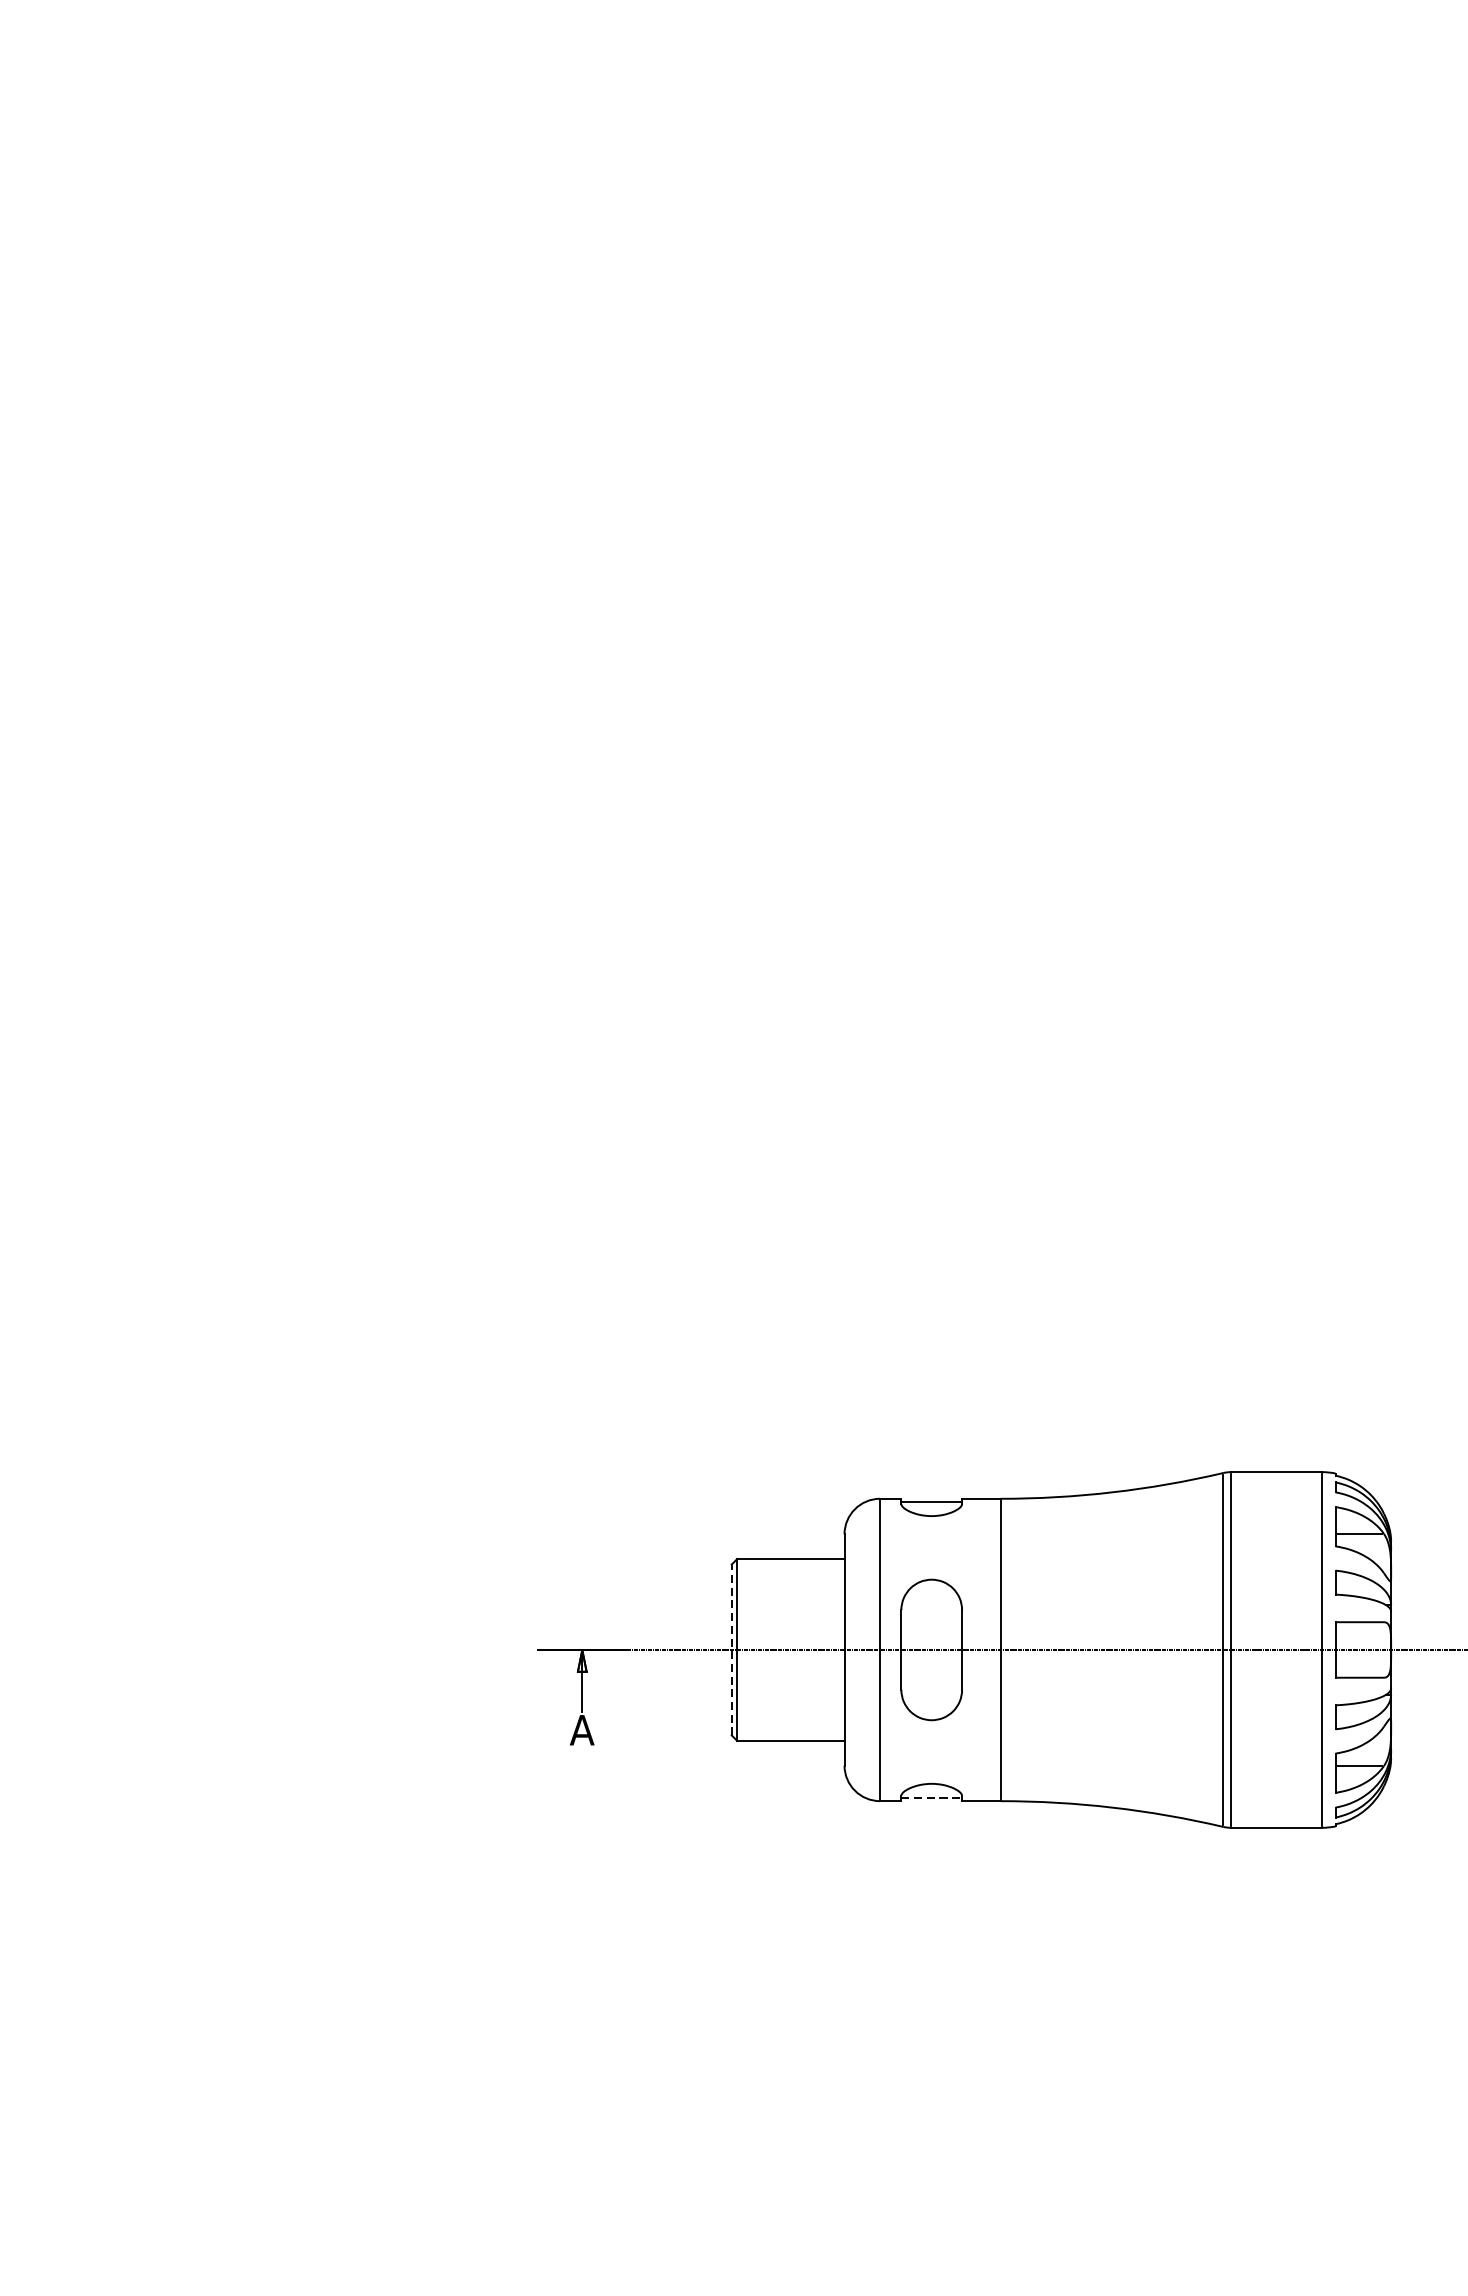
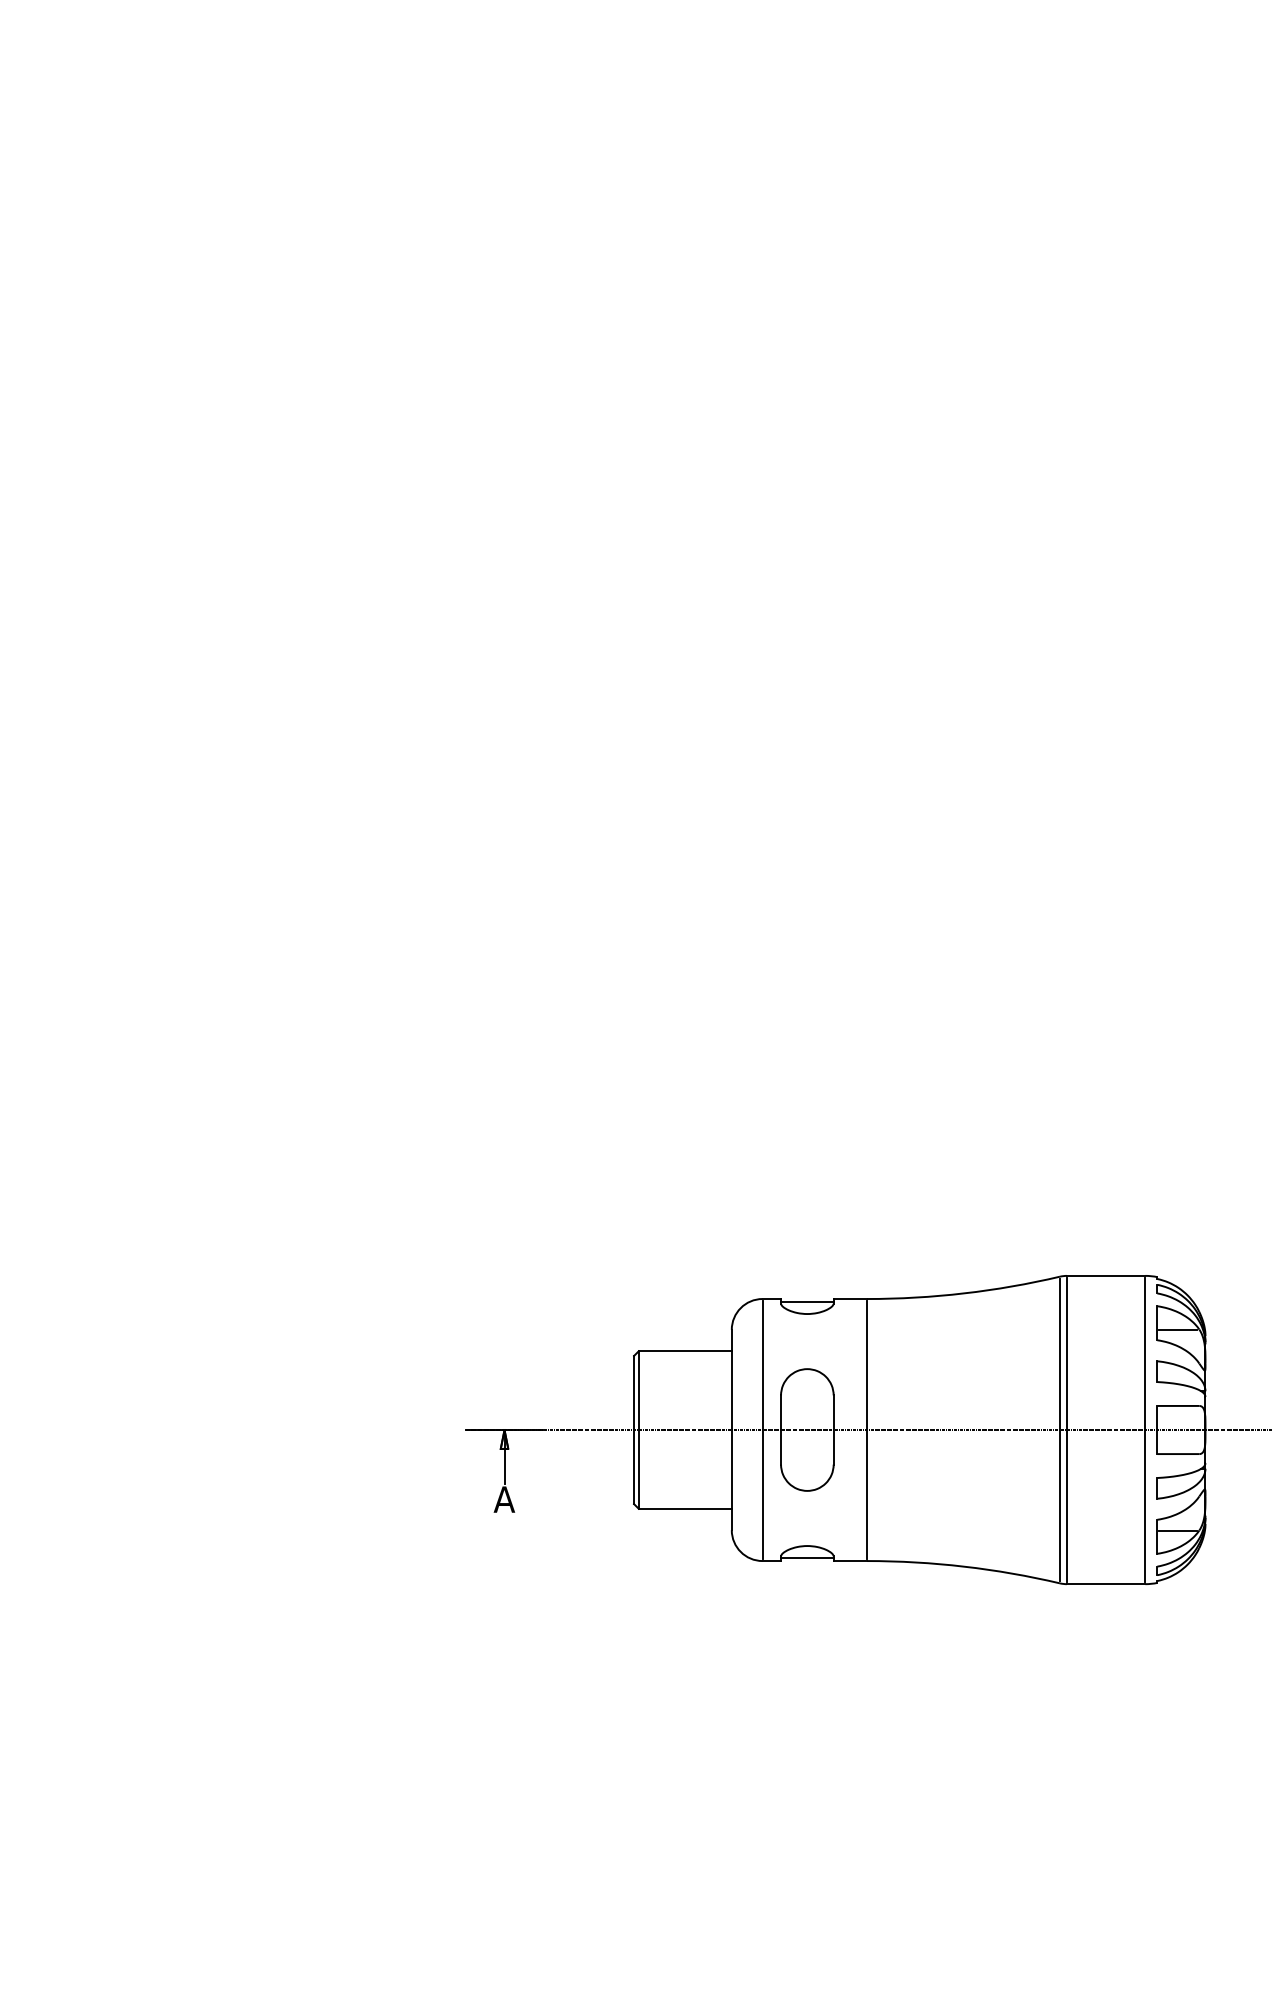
line: (732, 1649) -> (634, 1429), dashed -> solid
line: (931, 1798) -> (807, 1558), dashed -> solid

